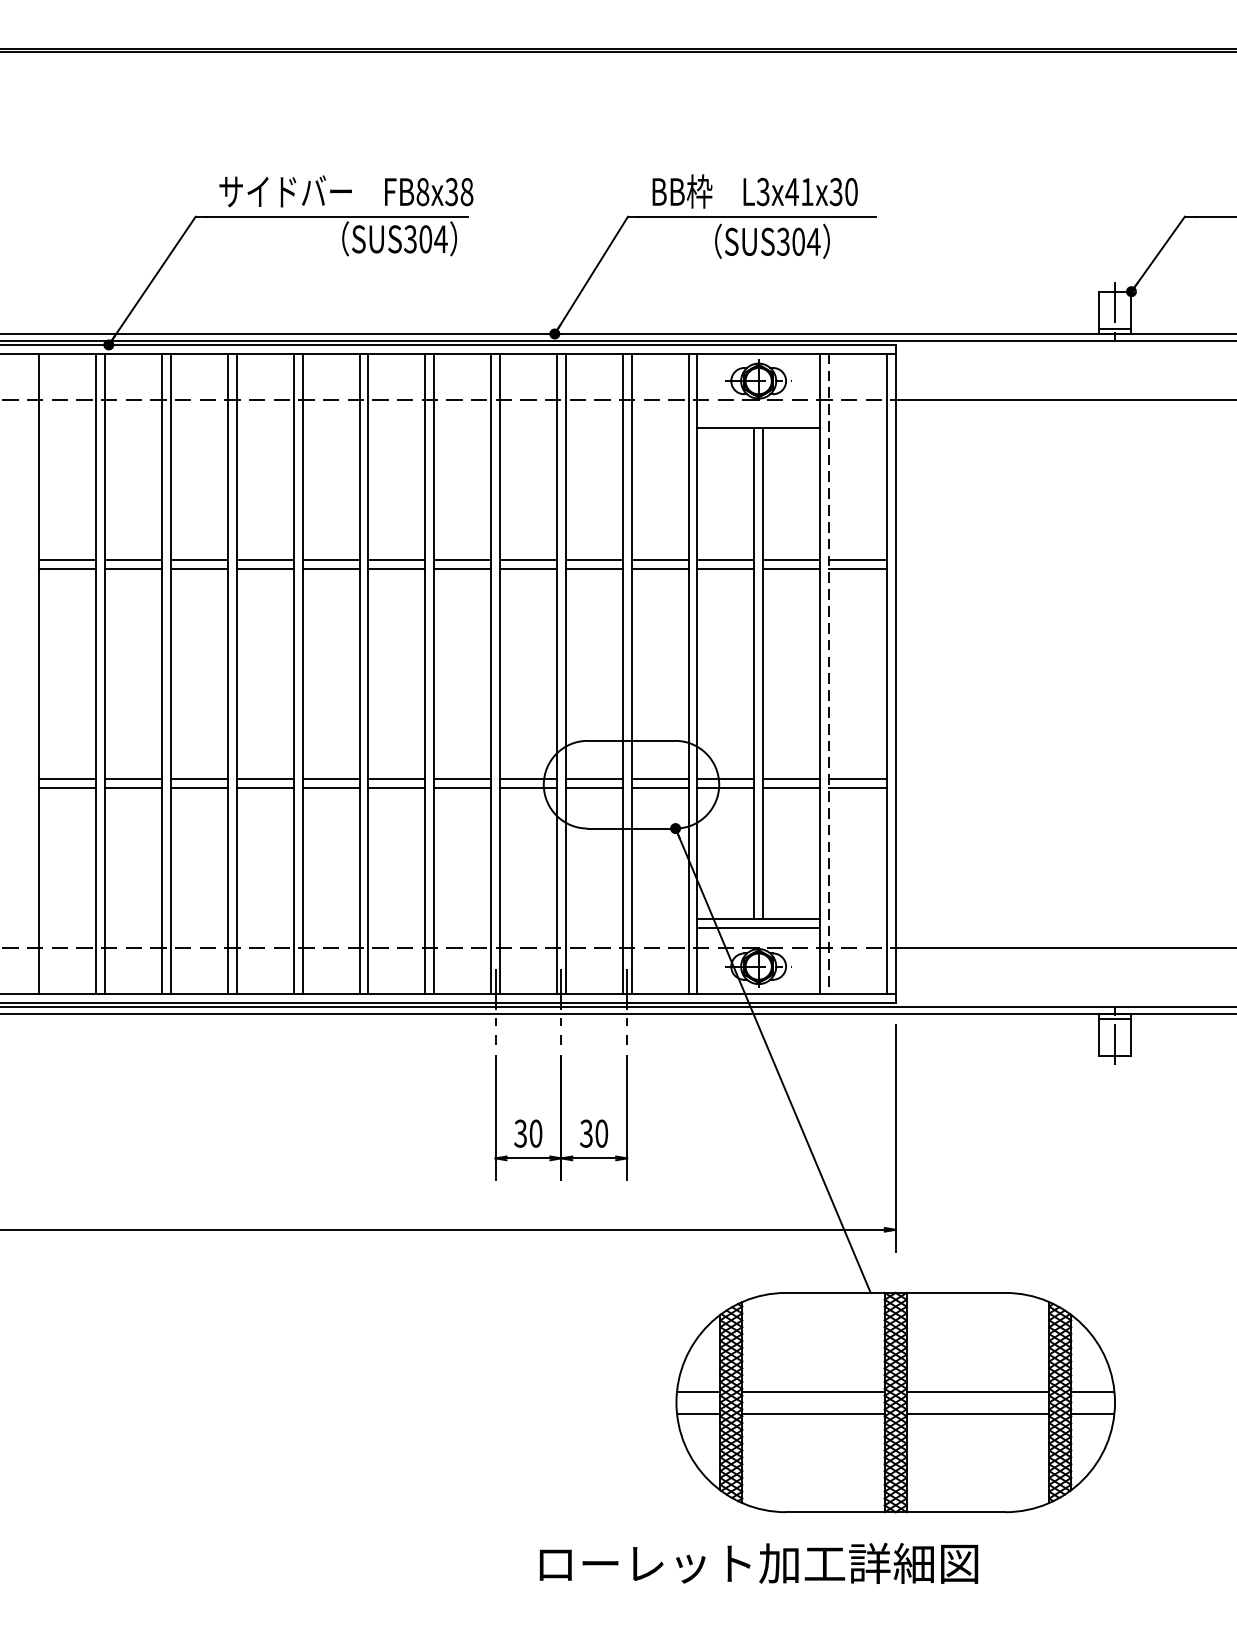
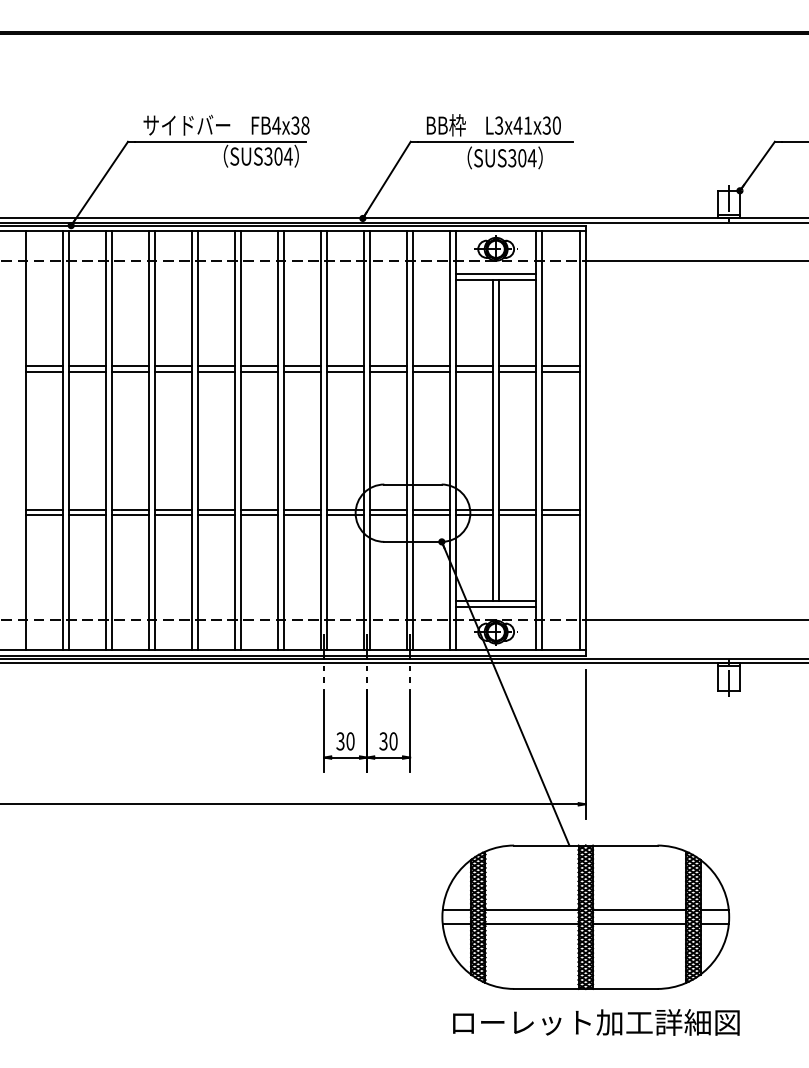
text: (422, 191) -> (276, 125), FB8x38 -> FB4x38
line: (759, 419) -> (496, 274), added
line: (829, 675) -> (542, 441), dashed -> solid
text: (759, 1563) -> (596, 1022), moved

